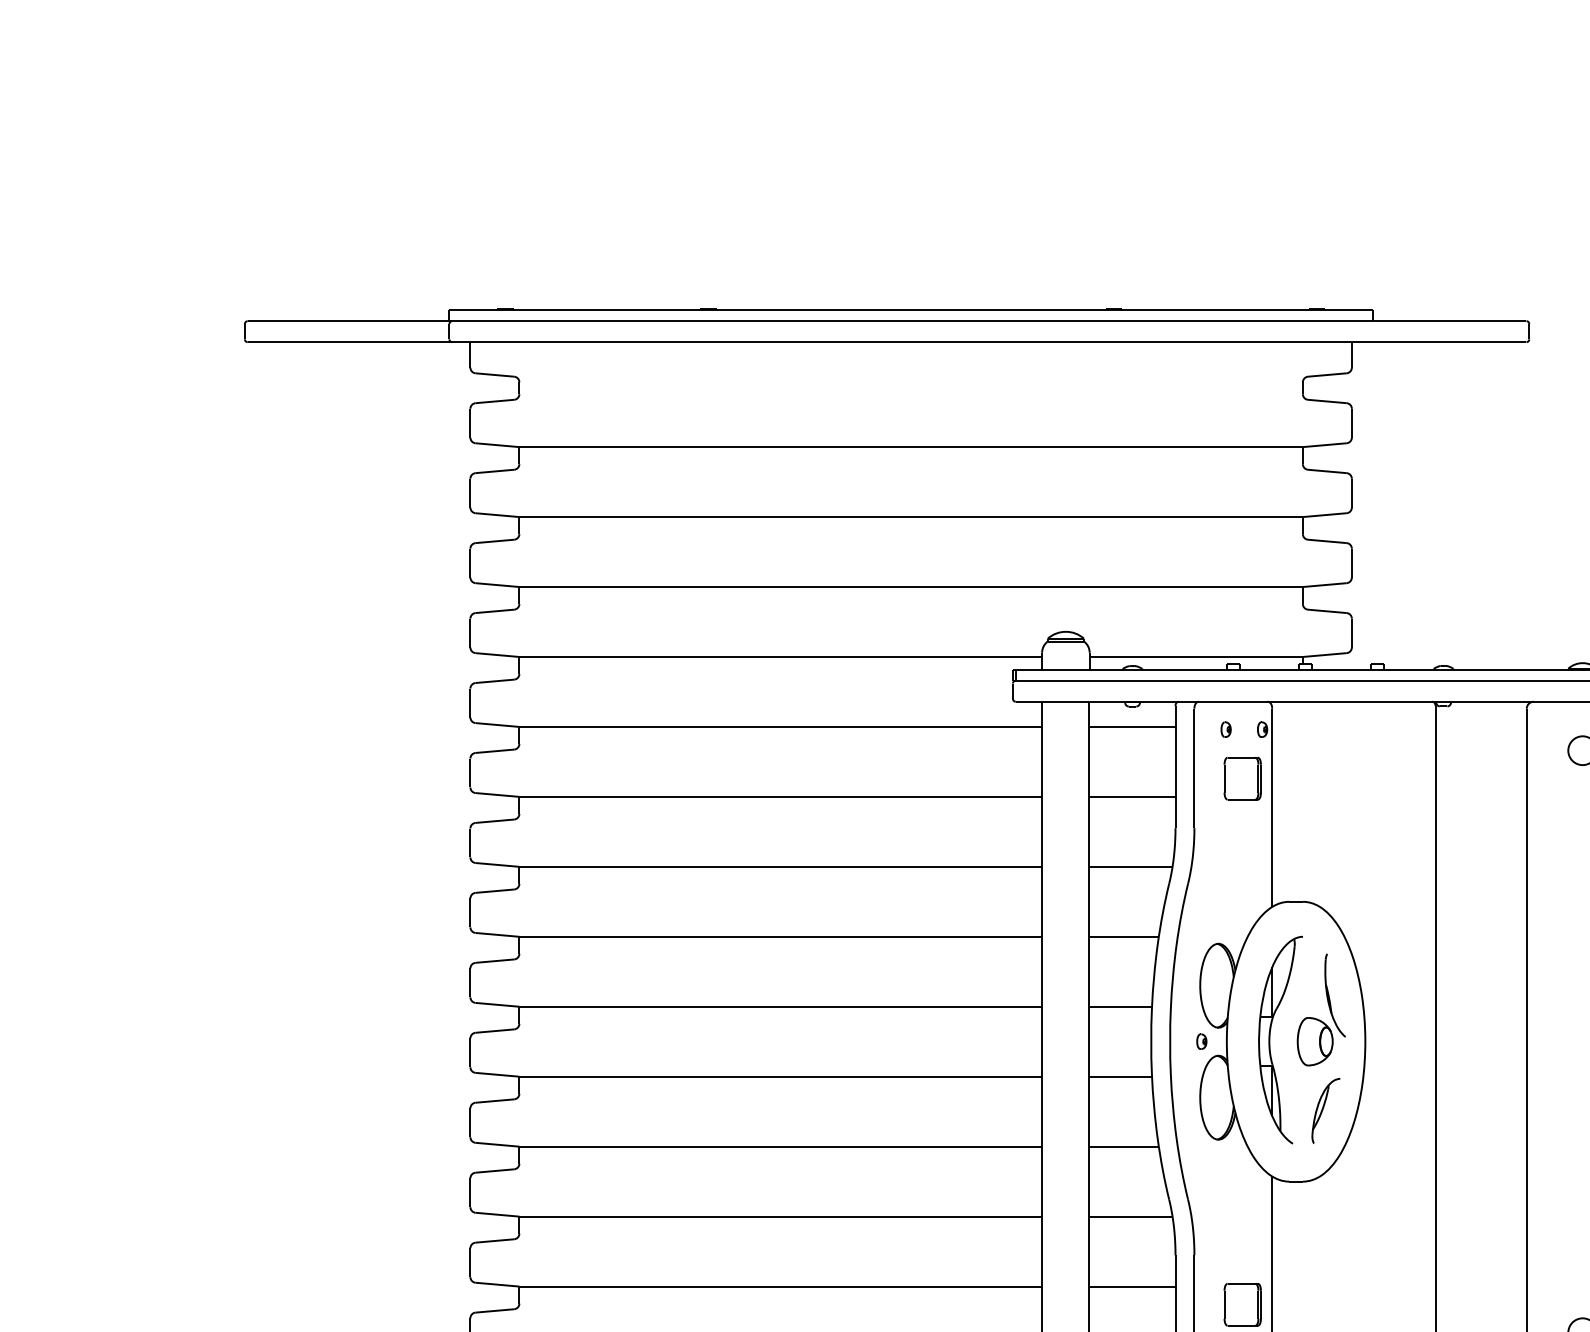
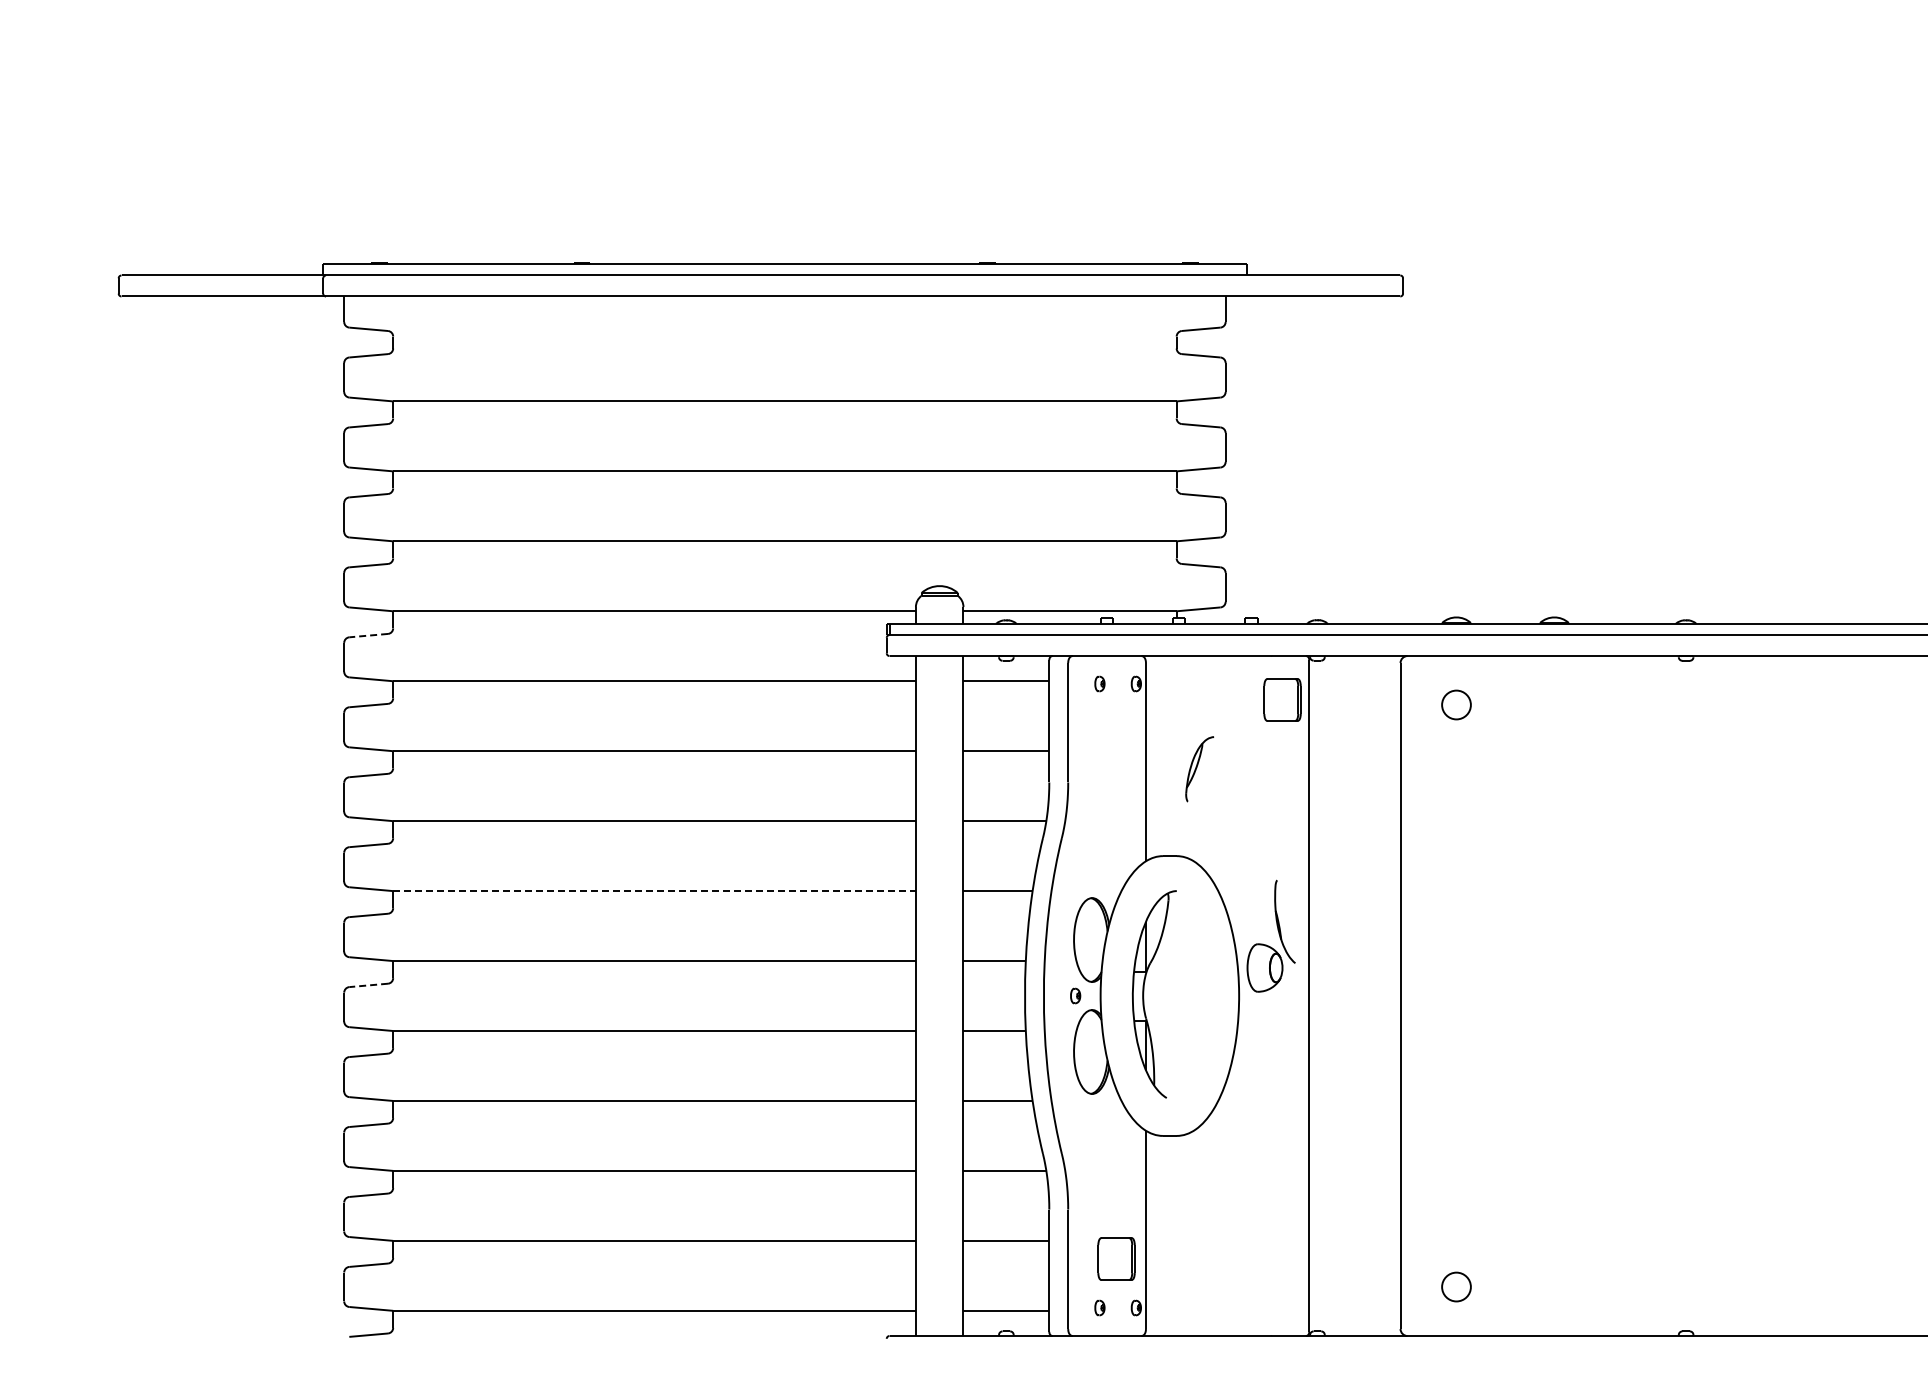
line: (494, 681) -> (368, 635), solid -> dashed
part: (1242, 778) -> (1282, 699), moved
line: (781, 937) -> (655, 891), solid -> dashed
part: (1328, 1008) -> (1278, 934), moved
line: (494, 1031) -> (368, 985), solid -> dashed
part: (1325, 1111) -> (1199, 769), moved

